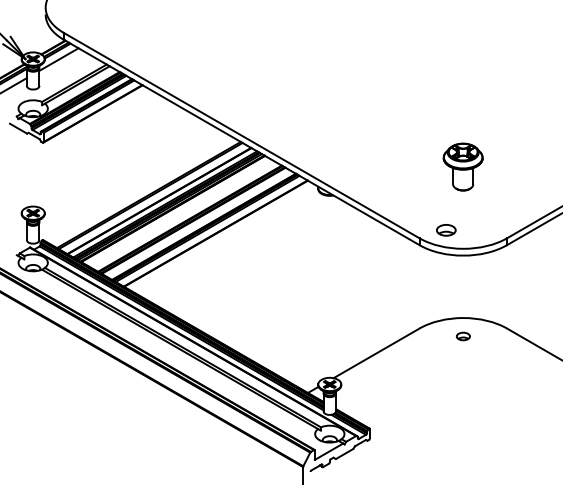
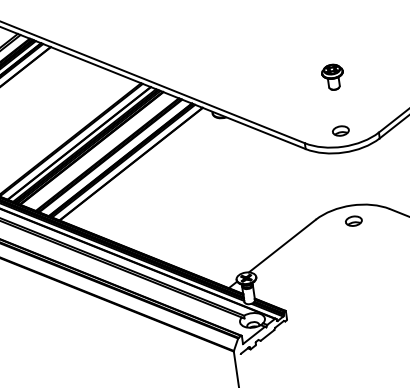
part: (463, 166) -> (333, 76), size x0.62
part: (446, 230) -> (341, 131), moved
part: (463, 336) -> (354, 221), size x1.43

